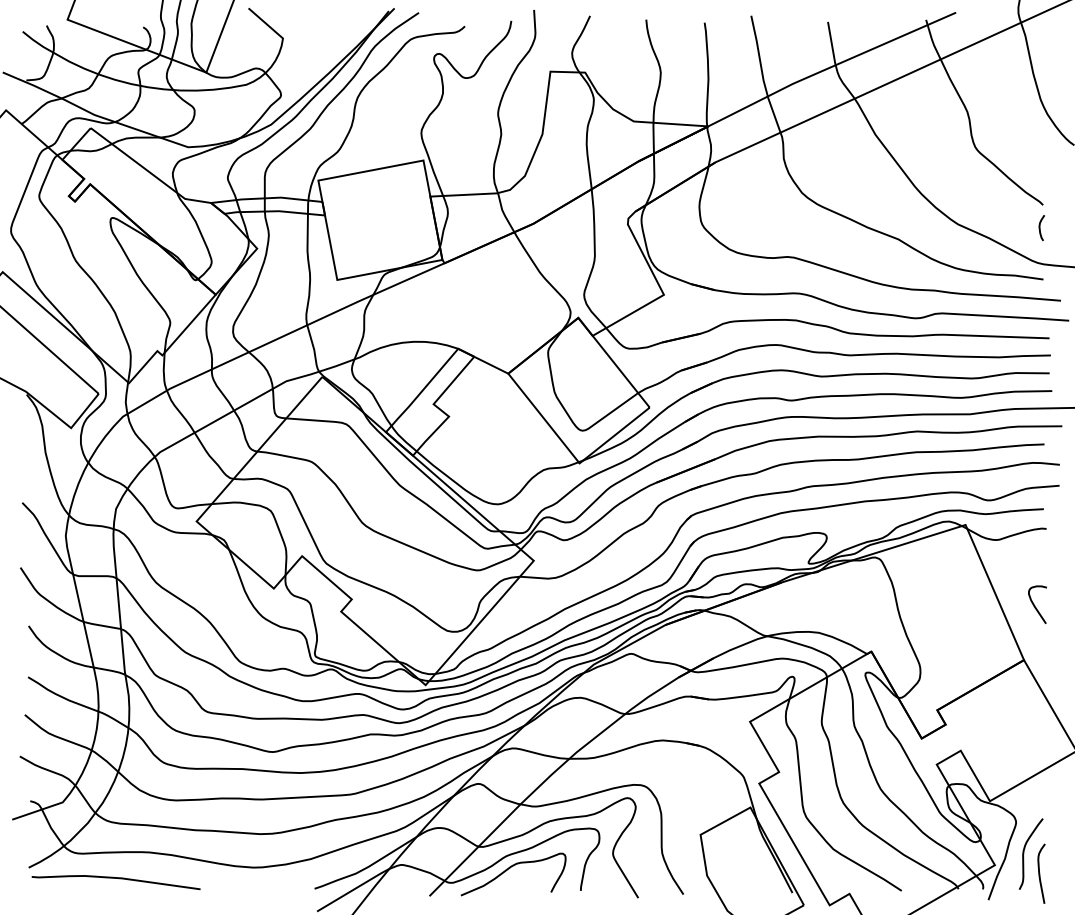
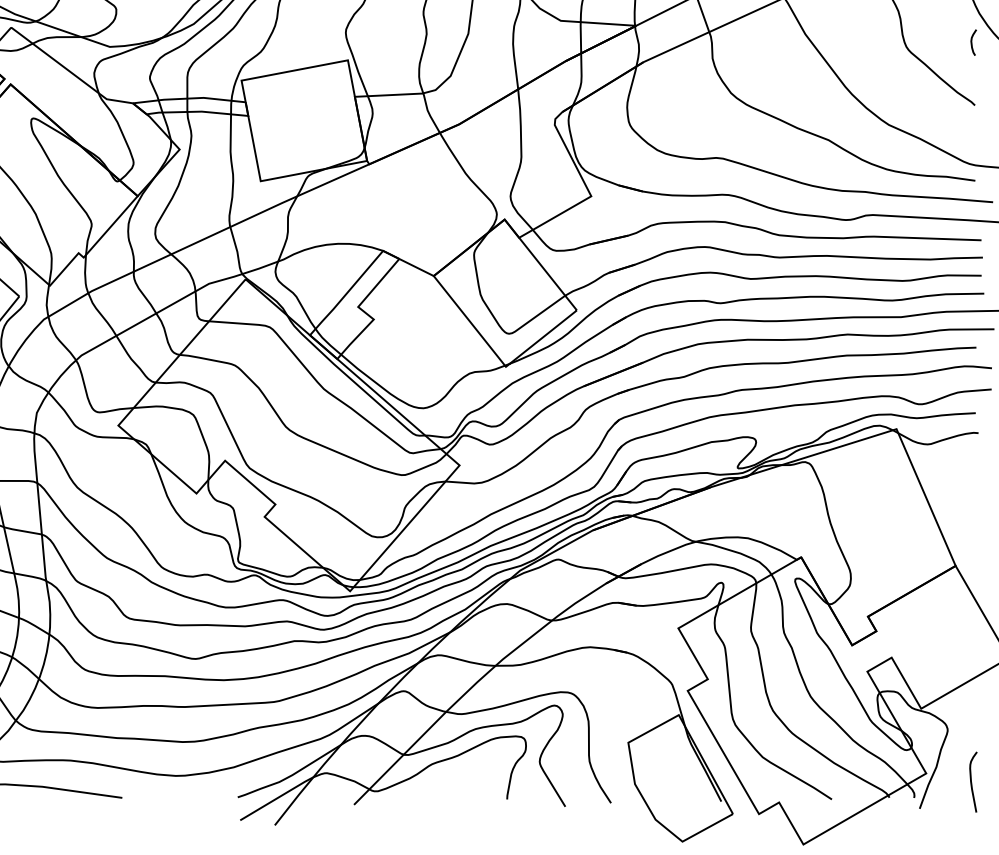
curve: (1040, 228) -> (972, 43), moved
curve: (1035, 605) -> (967, 510), removed
curve: (1024, 853) -> (956, 761), removed
curve: (509, 869) -> (434, 777), removed

